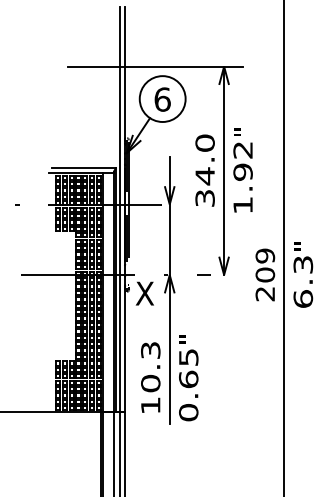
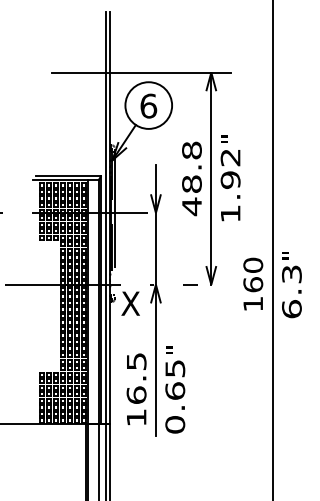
text: (204, 170) -> (191, 178), 34.0 -> 48.8
text: (265, 274) -> (253, 284), 209 -> 160
text: (150, 367) -> (136, 378), 10.3 -> 16.5

